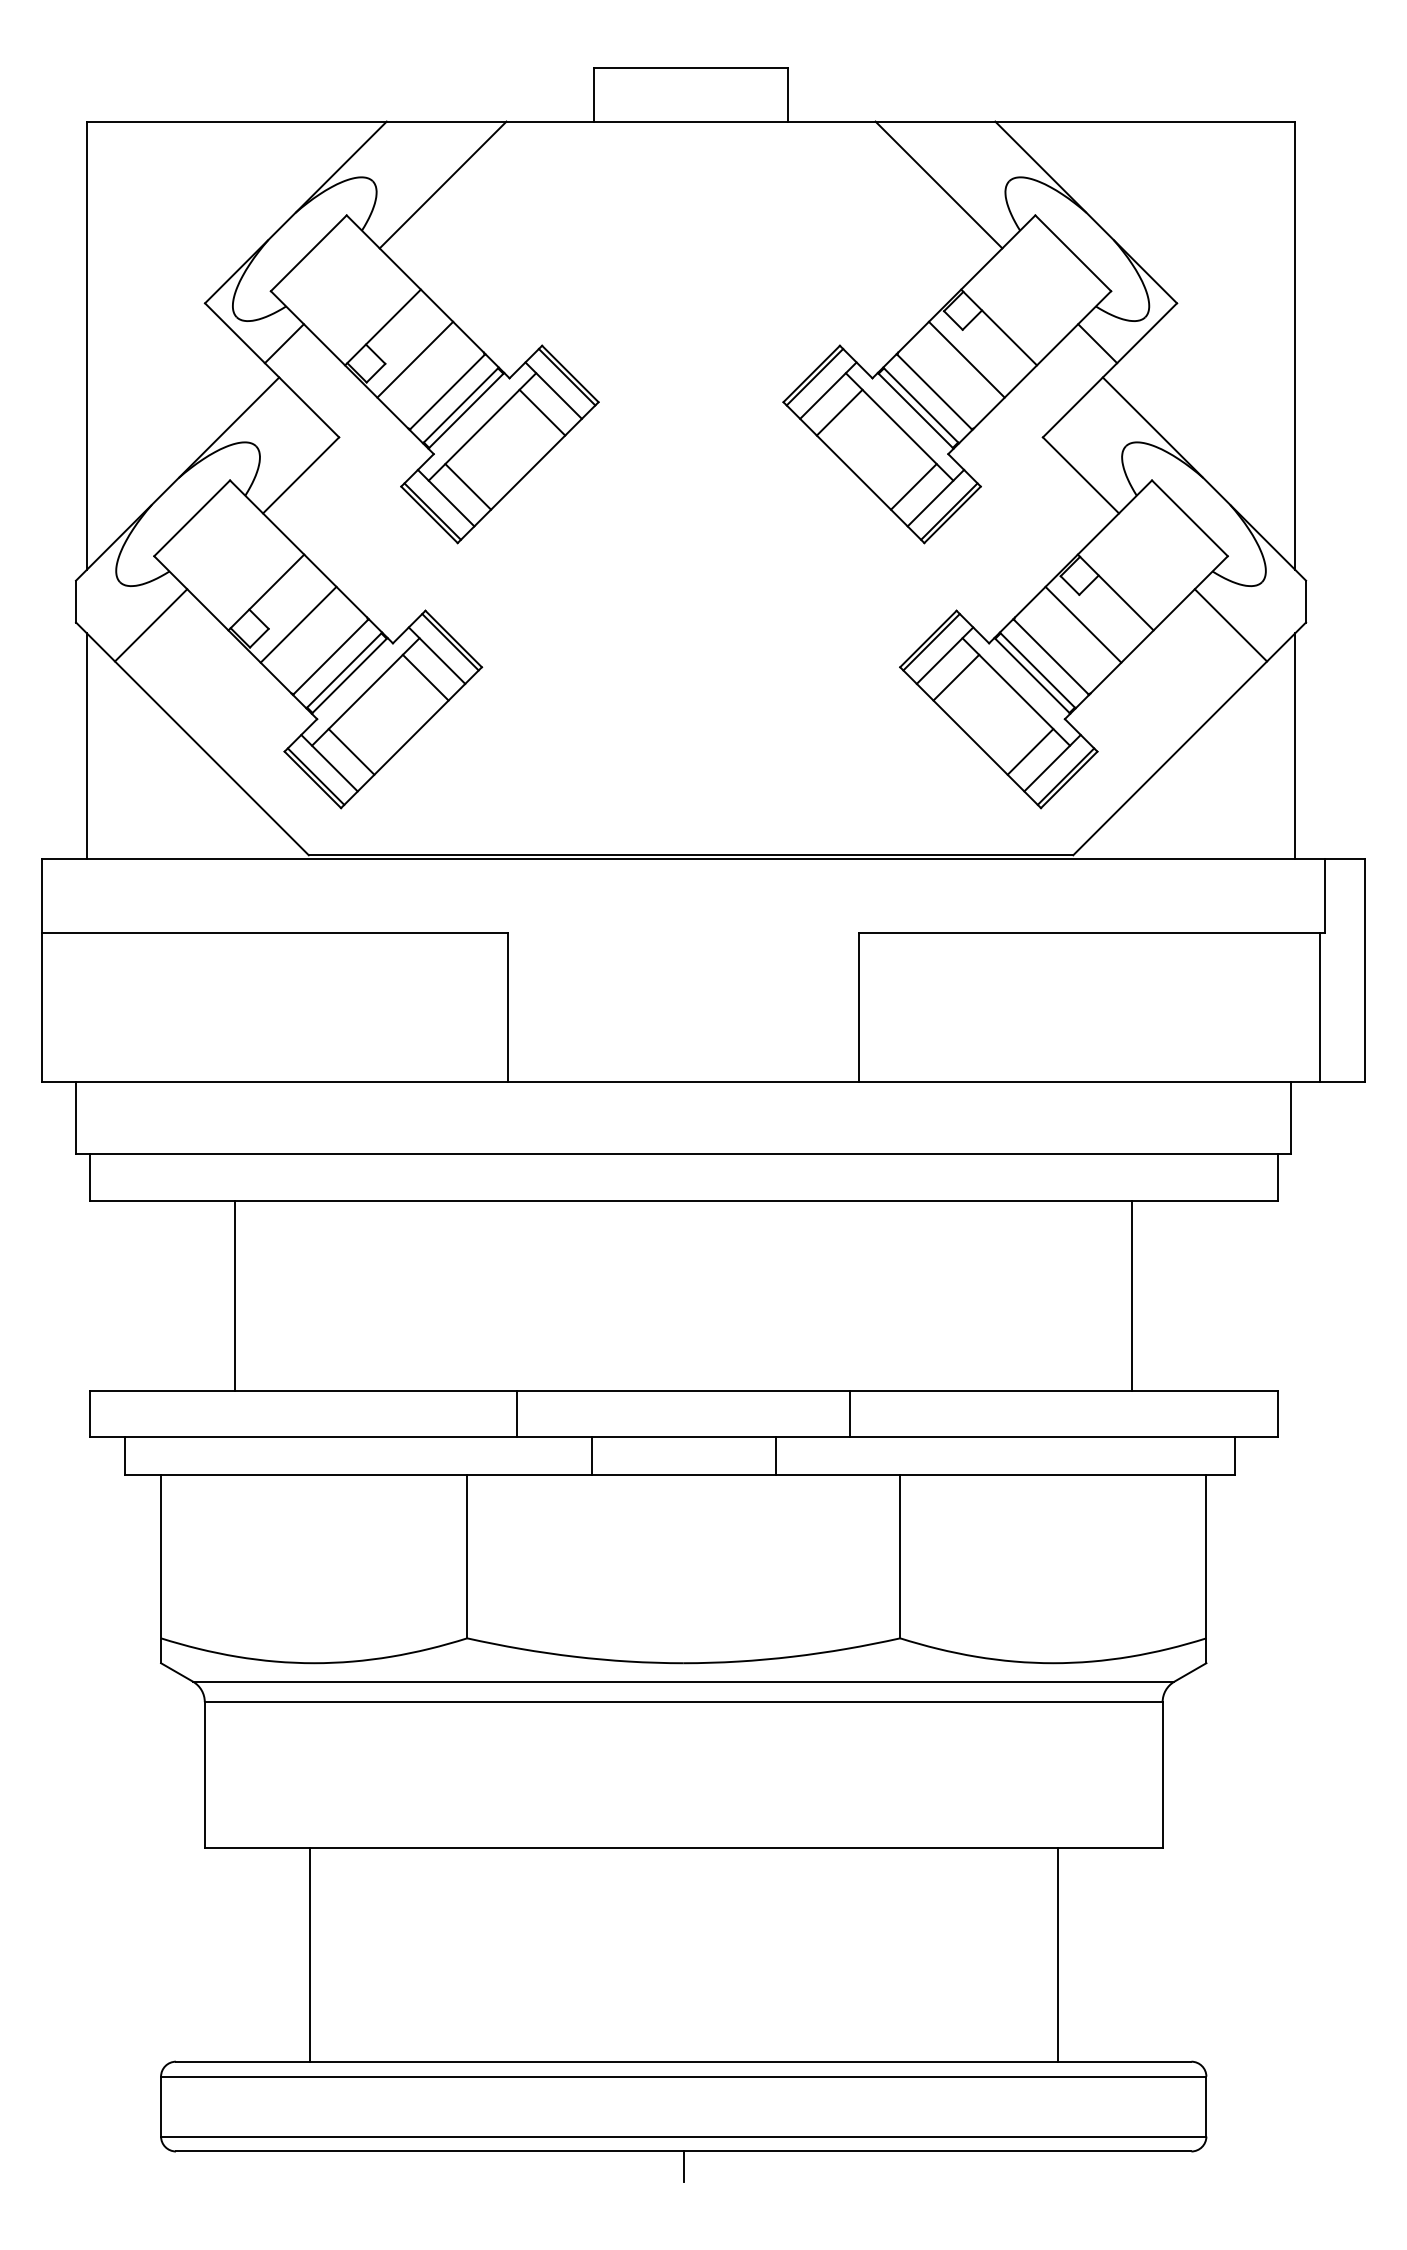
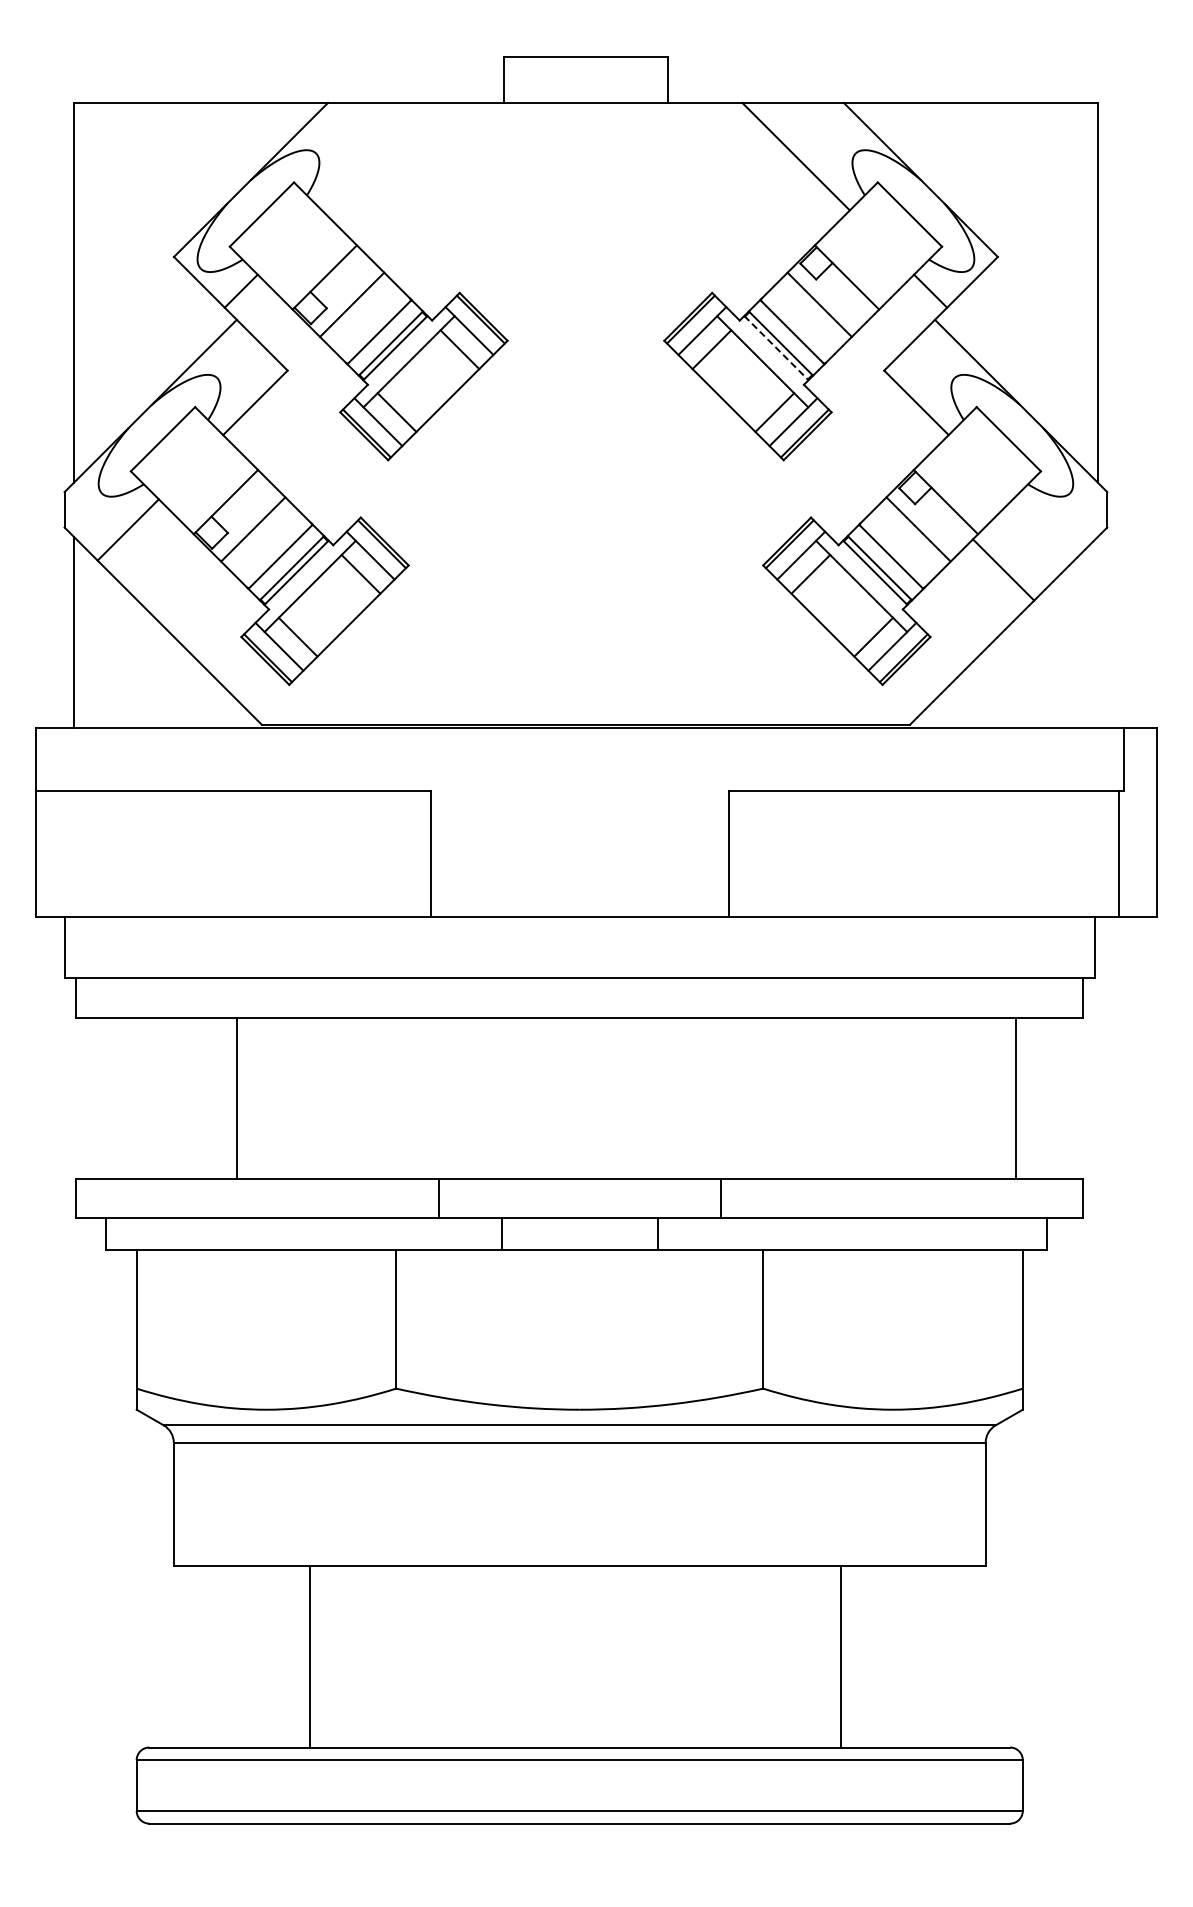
line: (442, 184) -> (375, 156), removed
line: (915, 411) -> (776, 348), solid -> dashed
line: (1230, 624) -> (1003, 569), moved
line: (1295, 746) -> (1098, 632), removed
line: (235, 1296) -> (236, 1098), moved
line: (1131, 1296) -> (1015, 1098), moved
line: (309, 1954) -> (309, 1656), moved
line: (1057, 1954) -> (840, 1656), moved
line: (683, 2166) -> (579, 1836), removed

